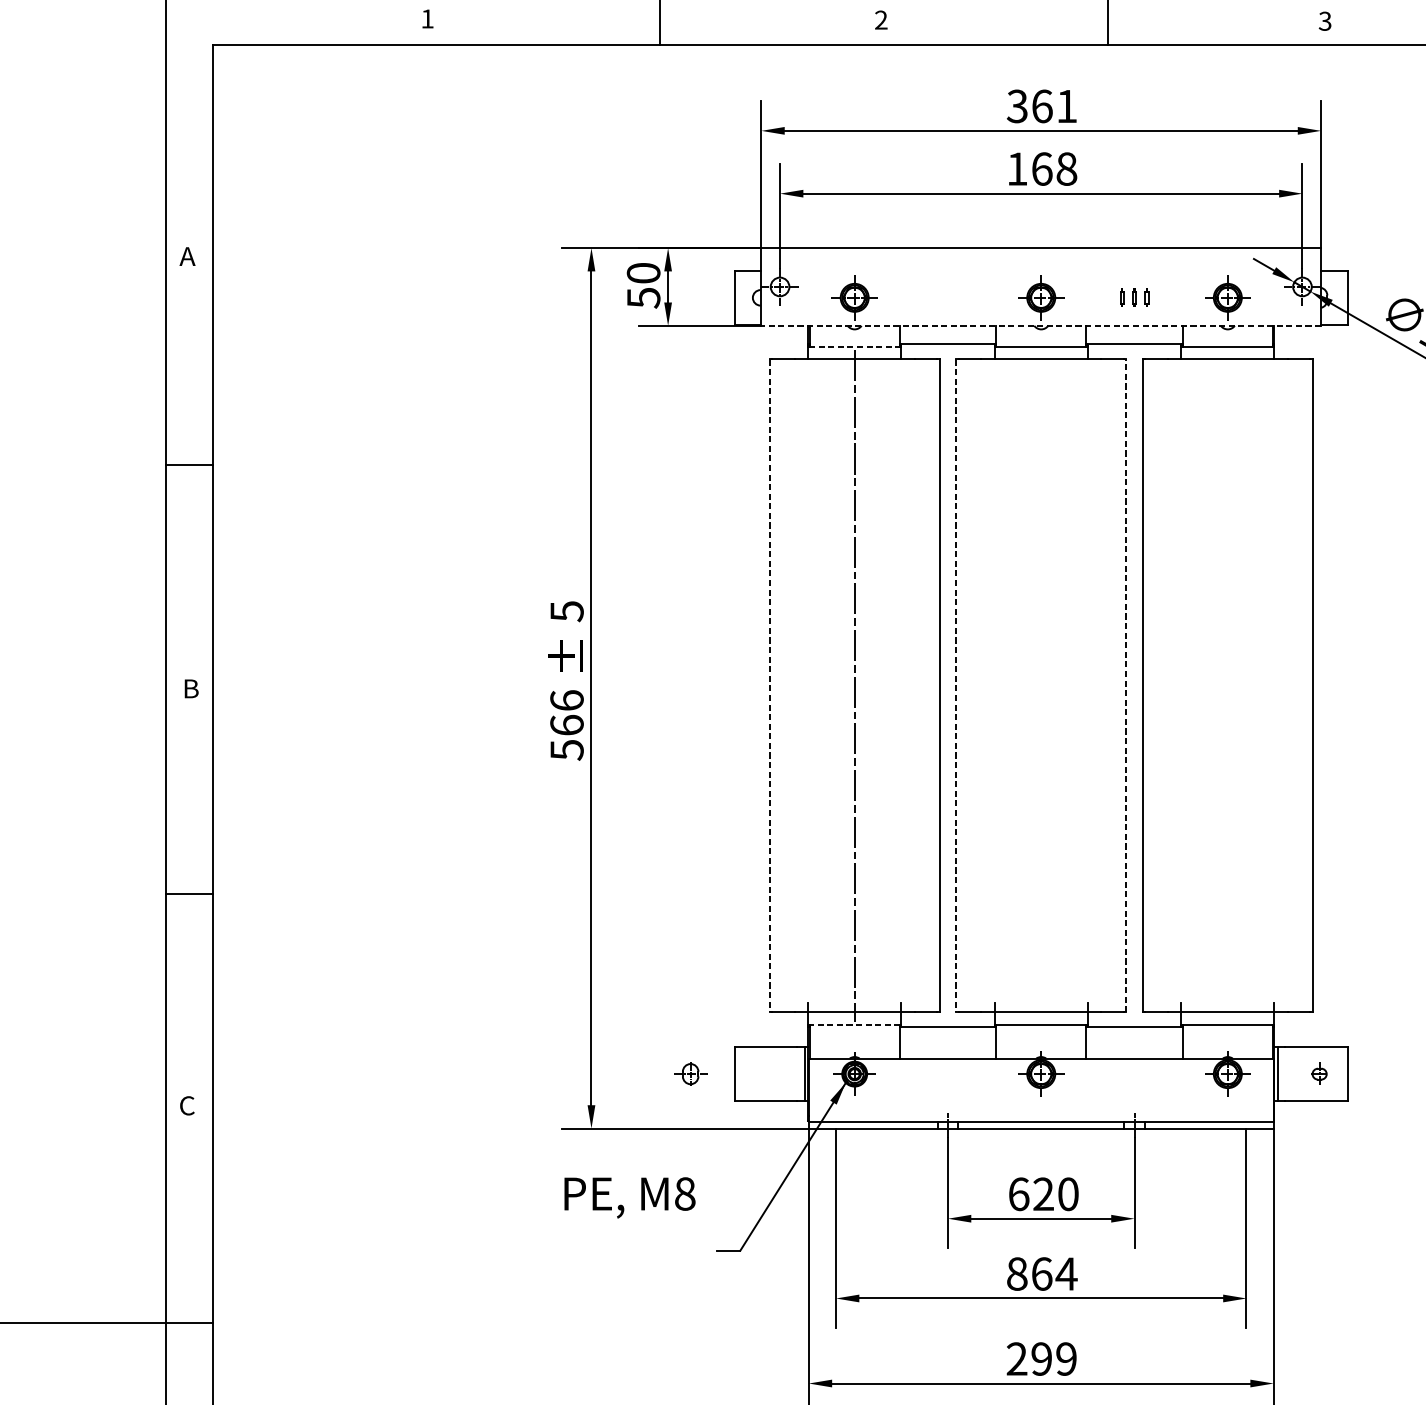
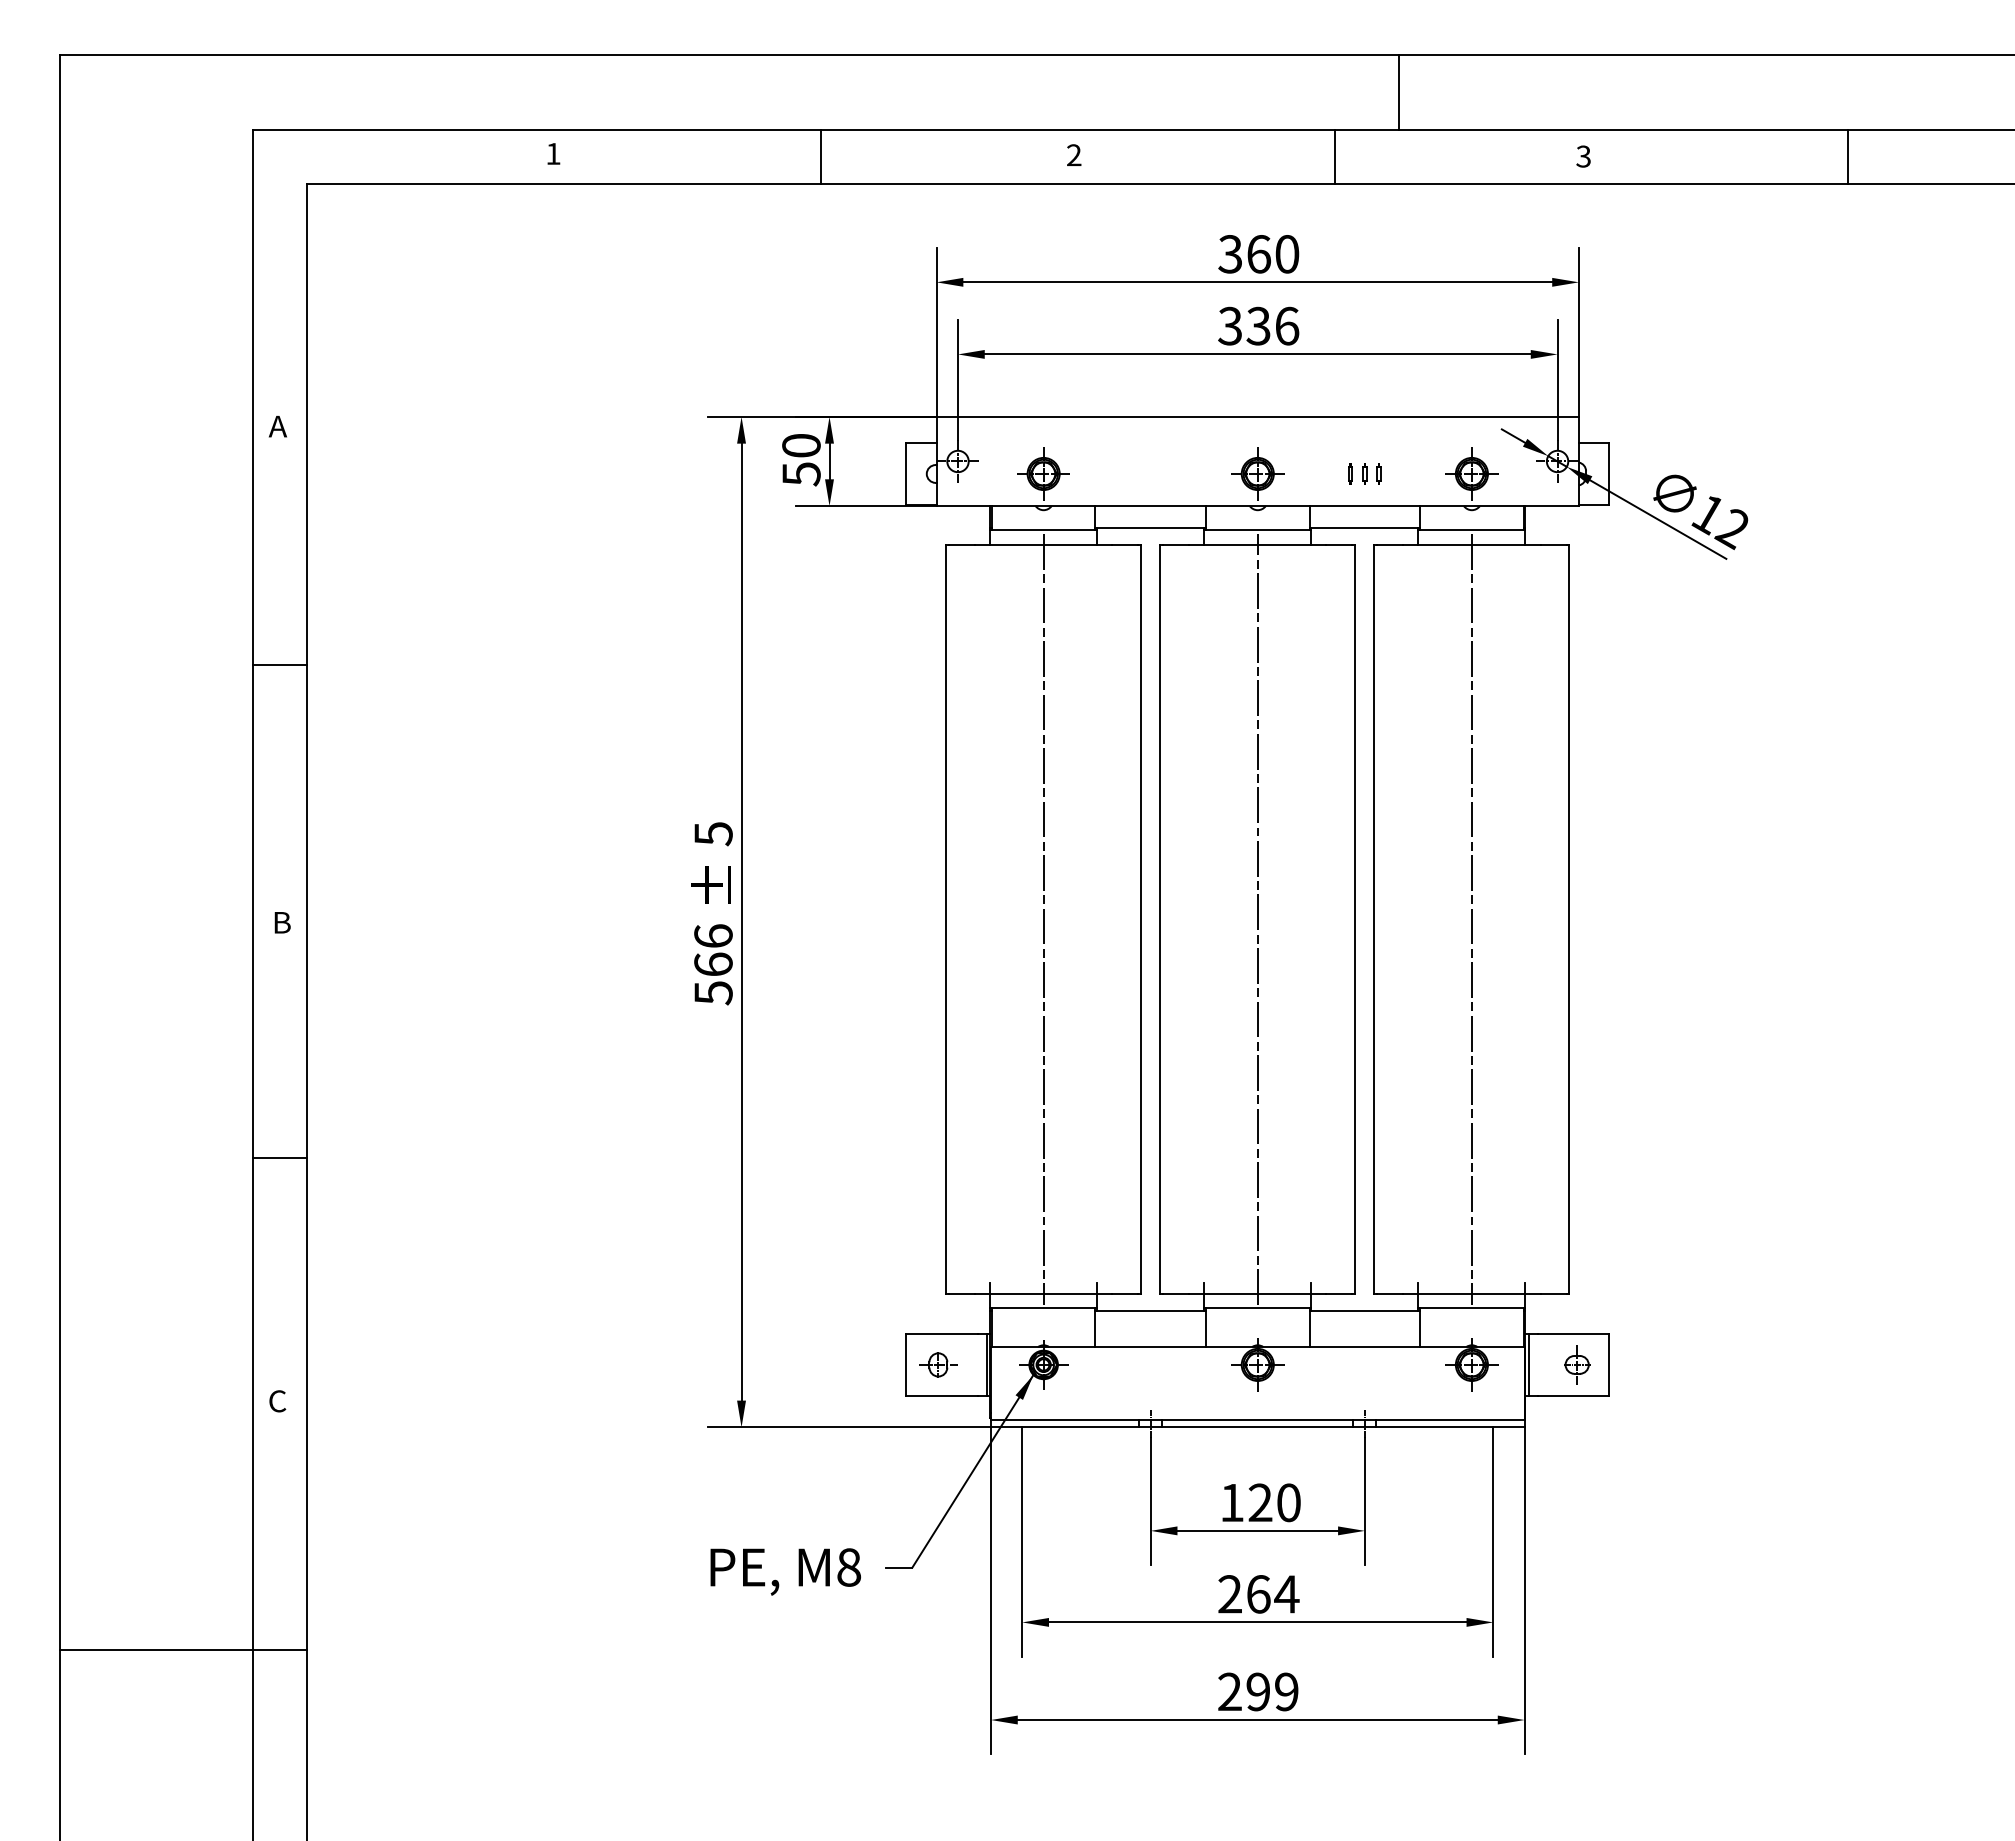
text: (1067, 106) -> (1287, 254), 361 -> 360
text: (1041, 168) -> (1258, 325), 168 -> 336
line: (1041, 326) -> (1257, 506), dashed -> solid
line: (854, 347) -> (1043, 530), dashed -> solid
line: (770, 686) -> (946, 919), dashed -> solid
line: (956, 686) -> (1160, 919), dashed -> solid
line: (1041, 686) -> (1257, 919), added
line: (1126, 686) -> (1355, 919), dashed -> solid
line: (1227, 686) -> (1471, 919), added
line: (854, 1024) -> (1043, 1308), dashed -> solid
part: (690, 1073) -> (938, 1364), moved
part: (1319, 1073) -> (1577, 1364), size x1.43
text: (1019, 1194) -> (1232, 1502), 620 -> 120
text: (629, 1197) -> (785, 1571), moved
text: (1017, 1274) -> (1230, 1594), 864 -> 264

